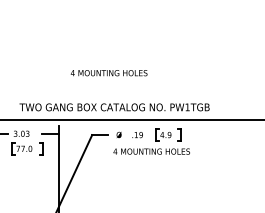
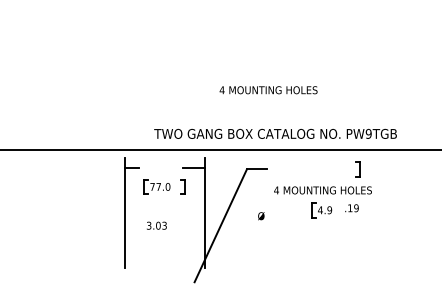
text: (187, 107) -> (368, 133), PW1TGB -> PW9TGB
text: (21, 133) -> (156, 225), moved
text: (119, 135) -> (261, 216), moved
text: (137, 135) -> (351, 208), moved
part: (163, 135) -> (321, 210), moved

